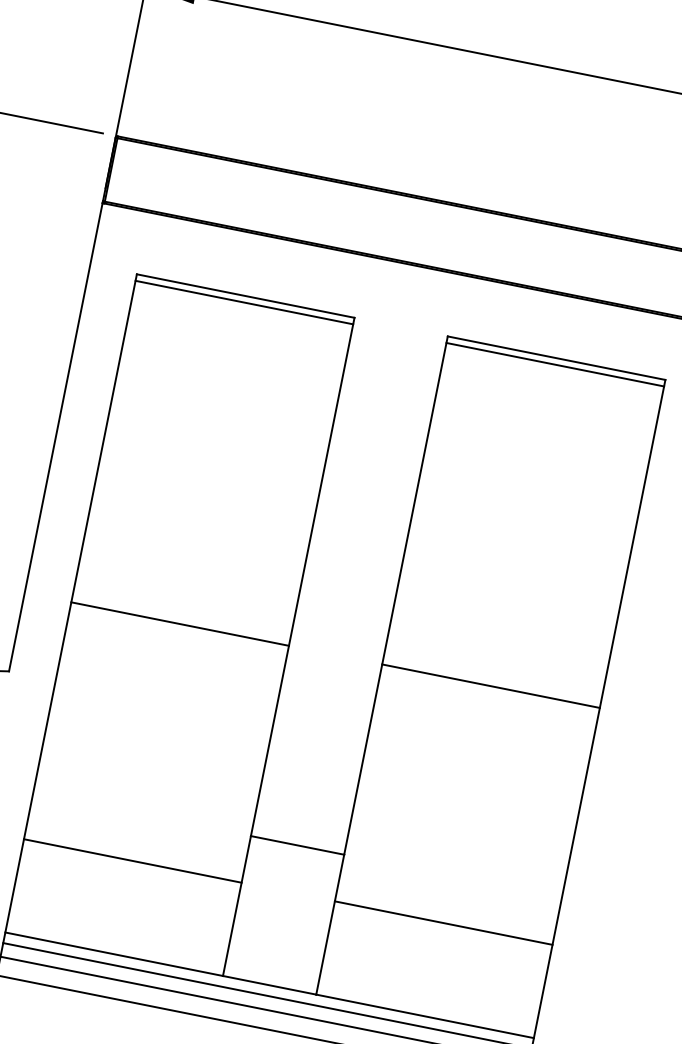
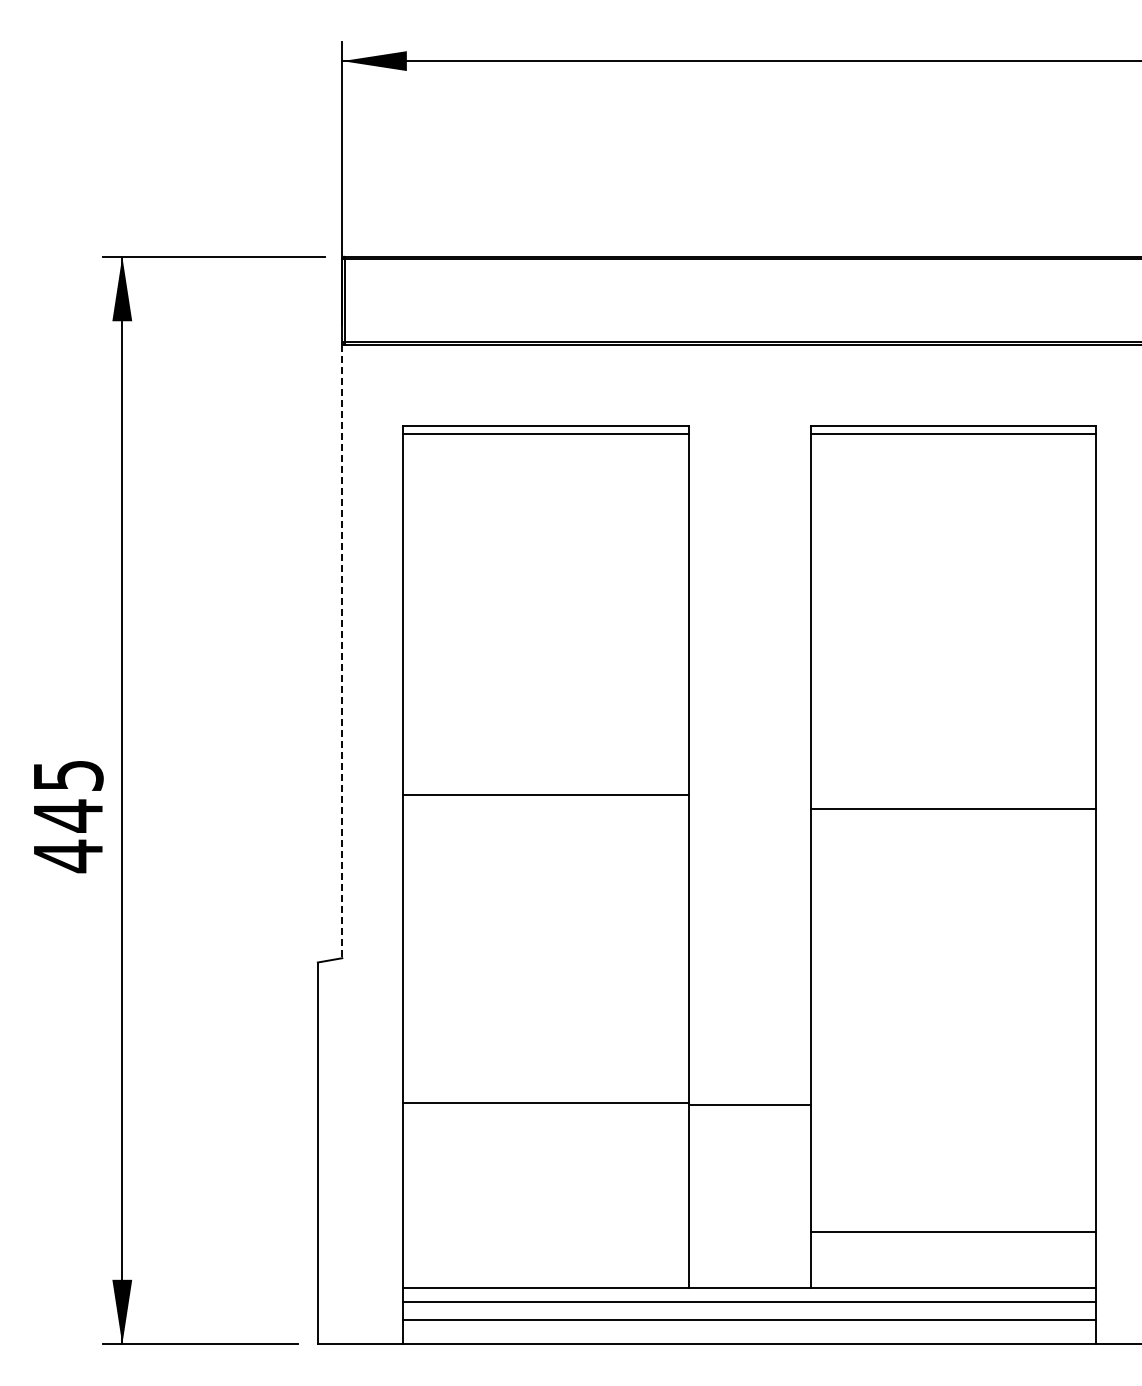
line: (55, 437) -> (342, 651), solid -> dashed
line: (179, 623) -> (545, 794), moved
line: (490, 686) -> (952, 808), moved
line: (132, 860) -> (545, 1102), moved
line: (443, 922) -> (952, 1231), moved

